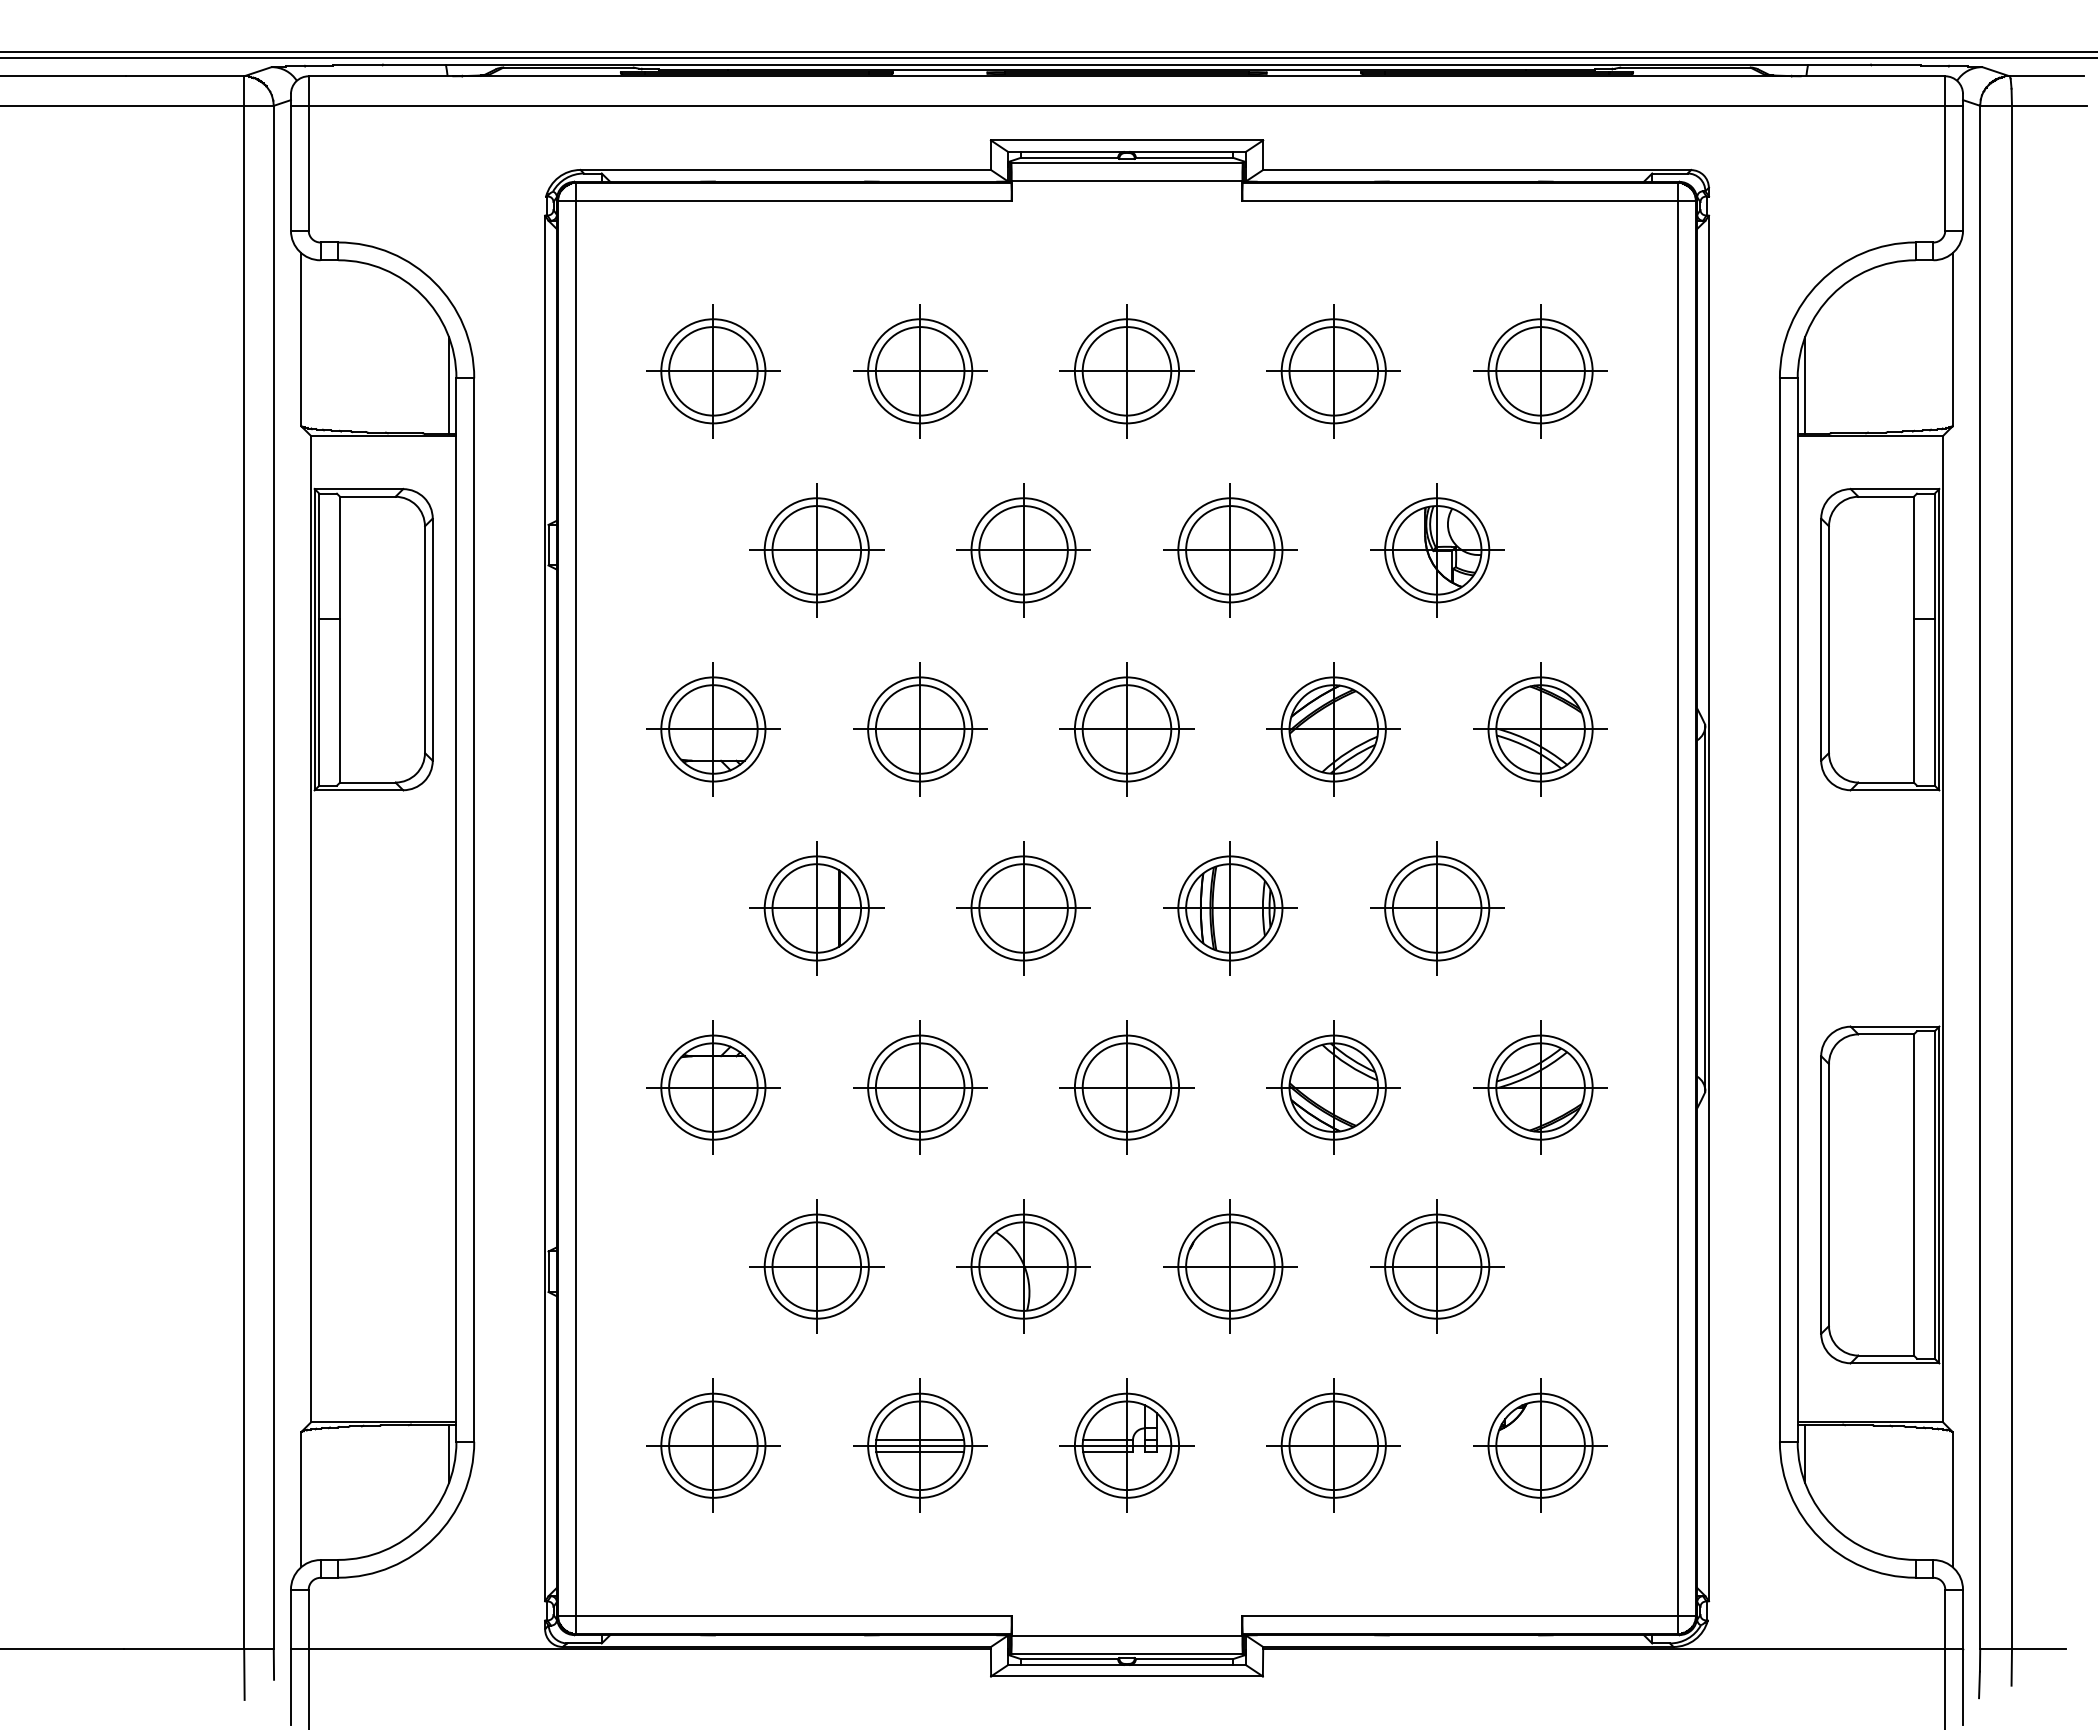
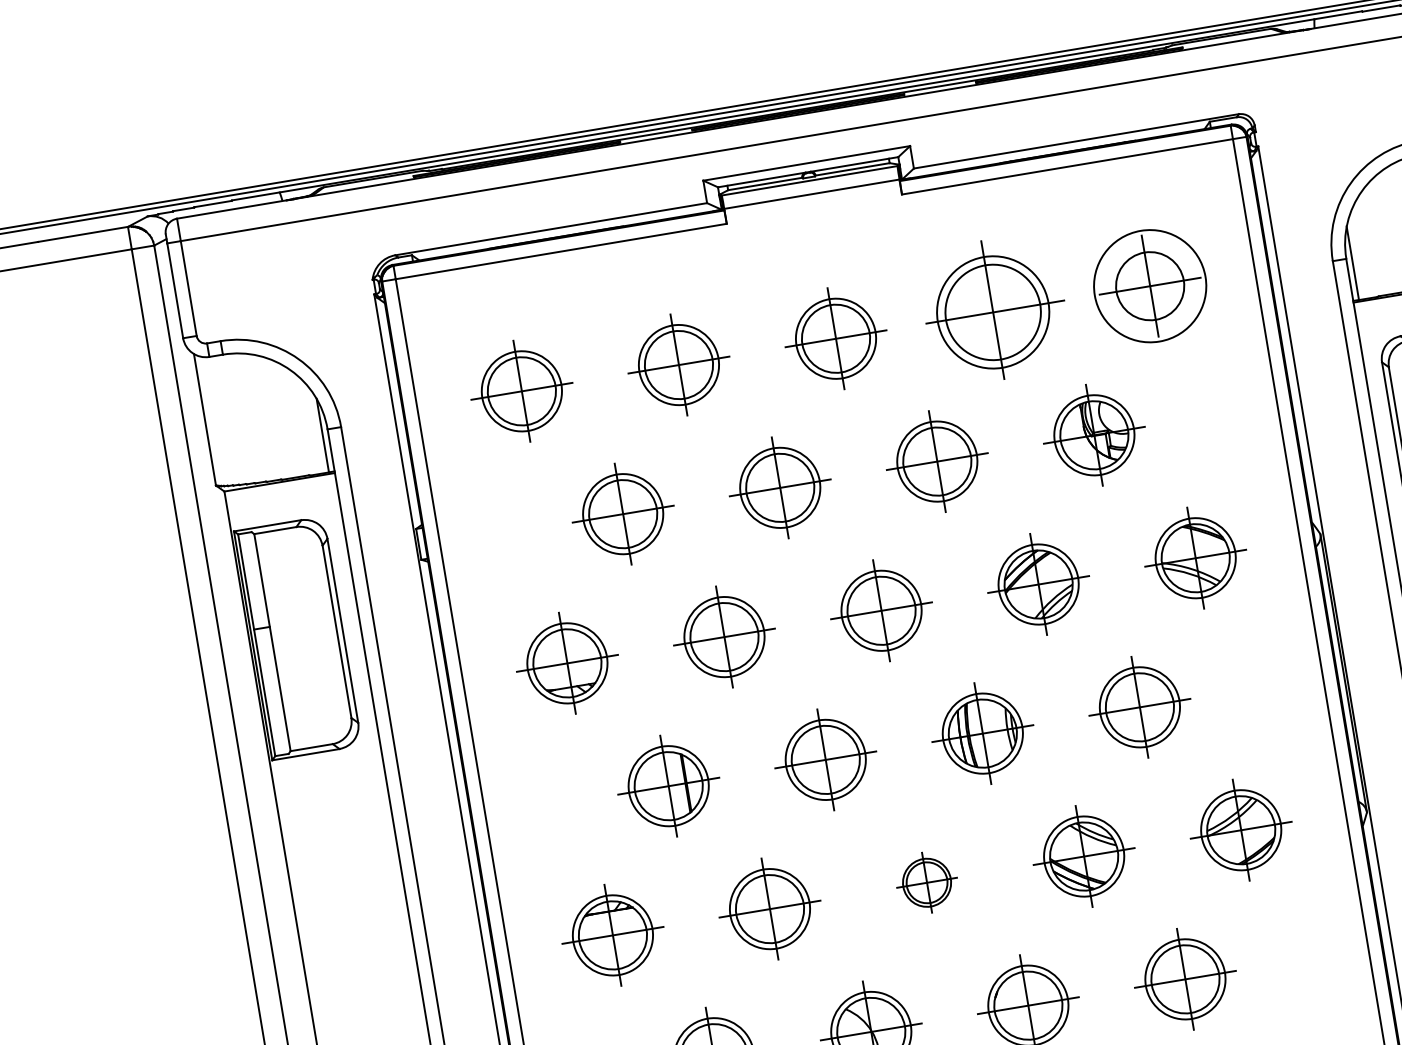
part: (1333, 371) -> (992, 312), size x1.4
circle: (1540, 371) -> (1150, 286), size x1.4
part: (1126, 1087) -> (926, 882), size x0.6

